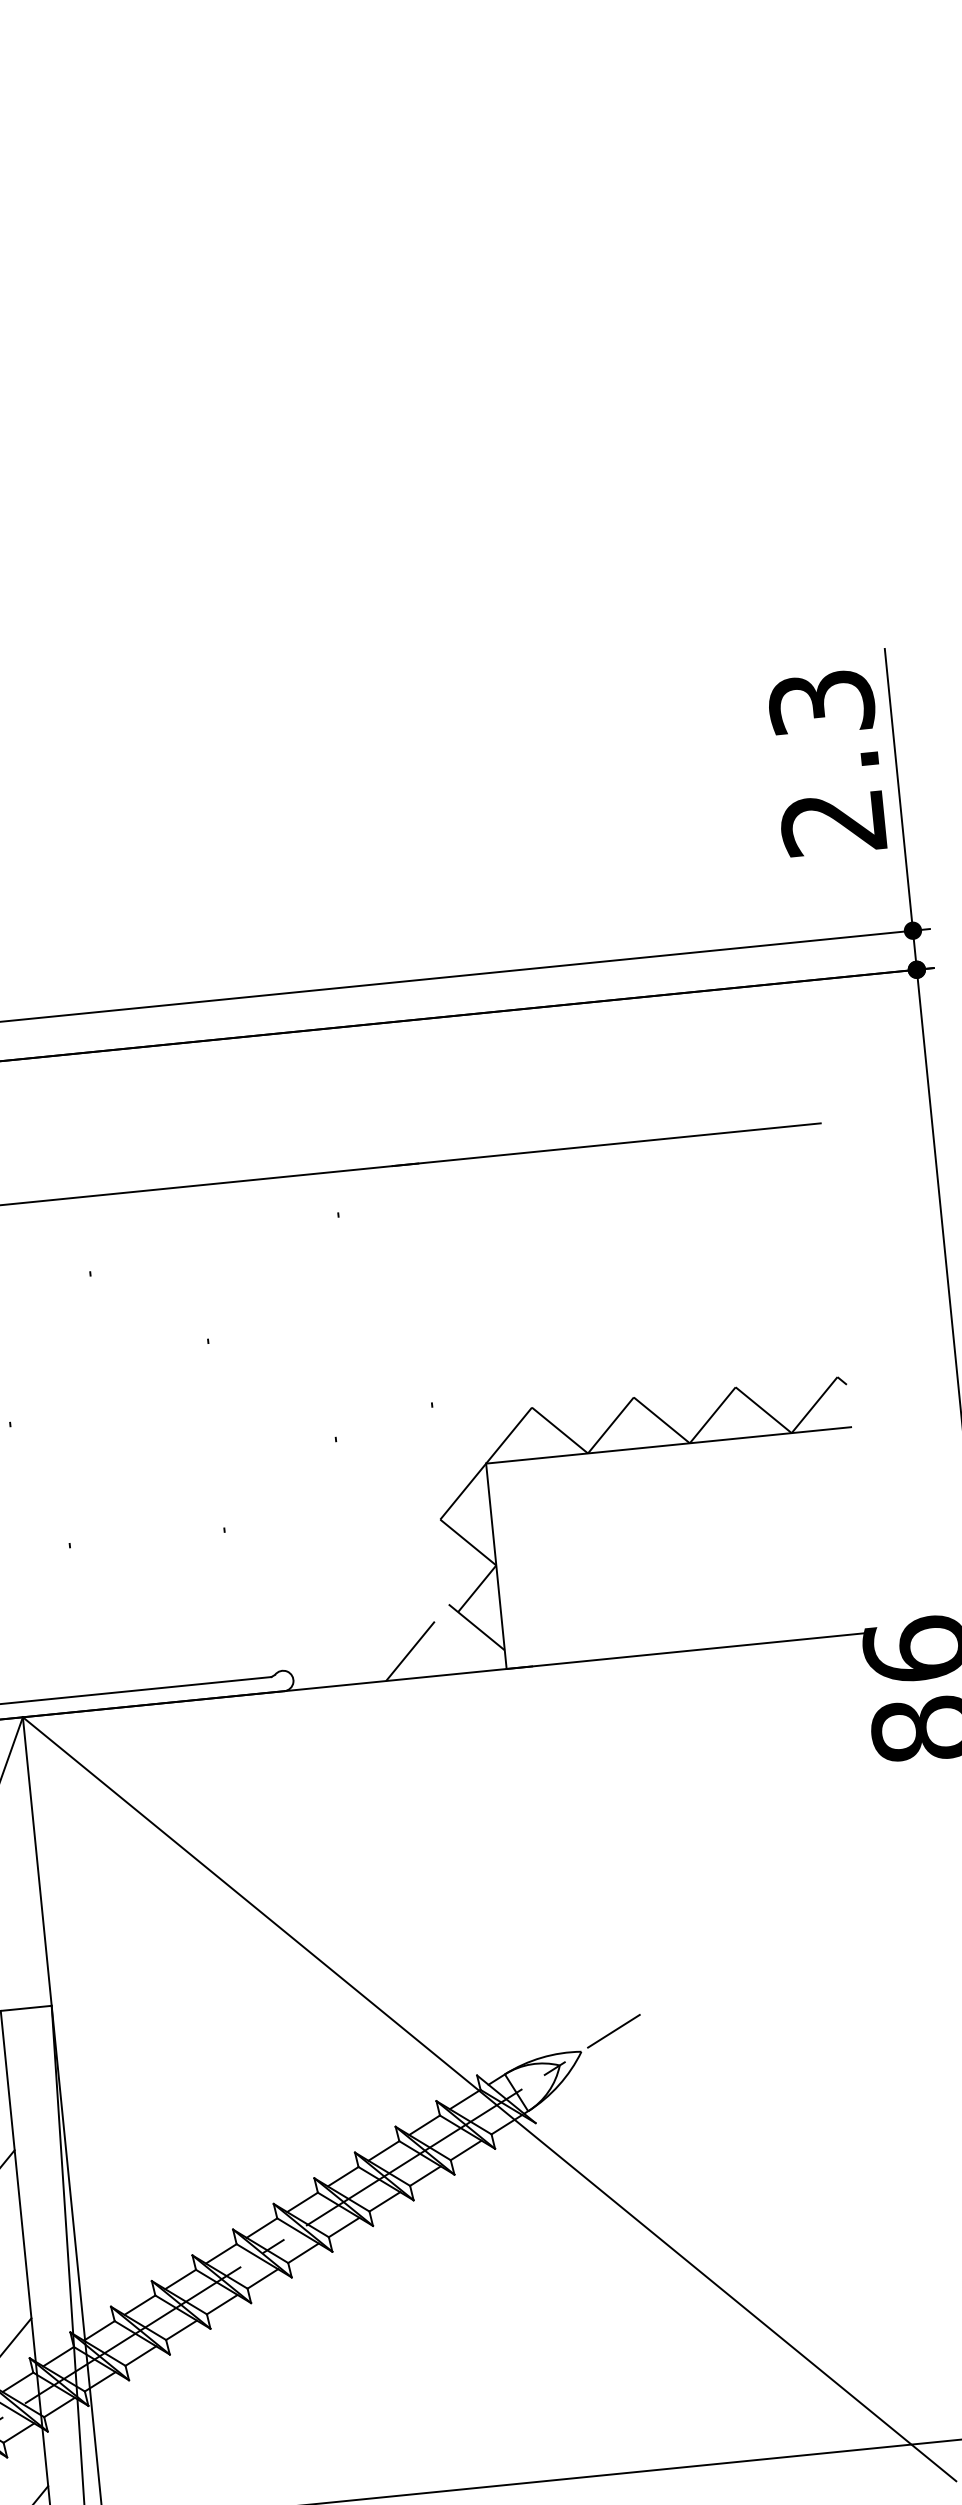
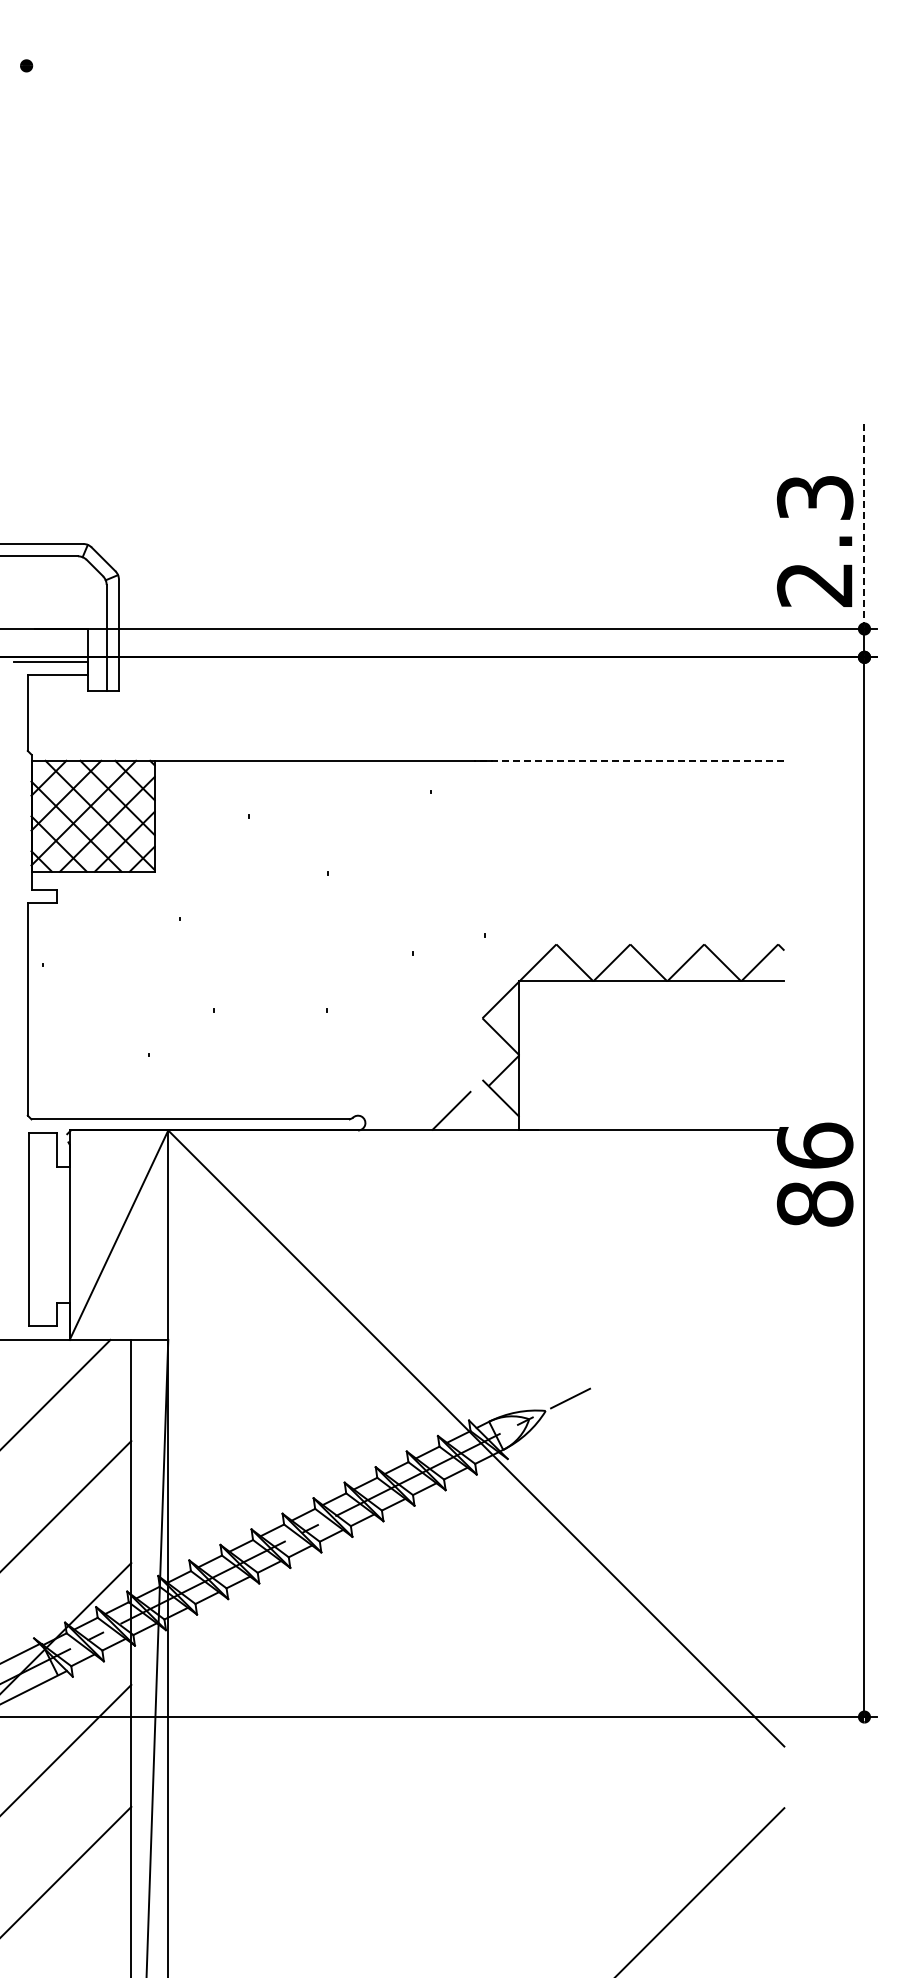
text: (828, 763) -> (815, 541), moved
line: (898, 789) -> (864, 526), solid -> dashed
line: (605, 1144) -> (628, 760), solid -> dashed

